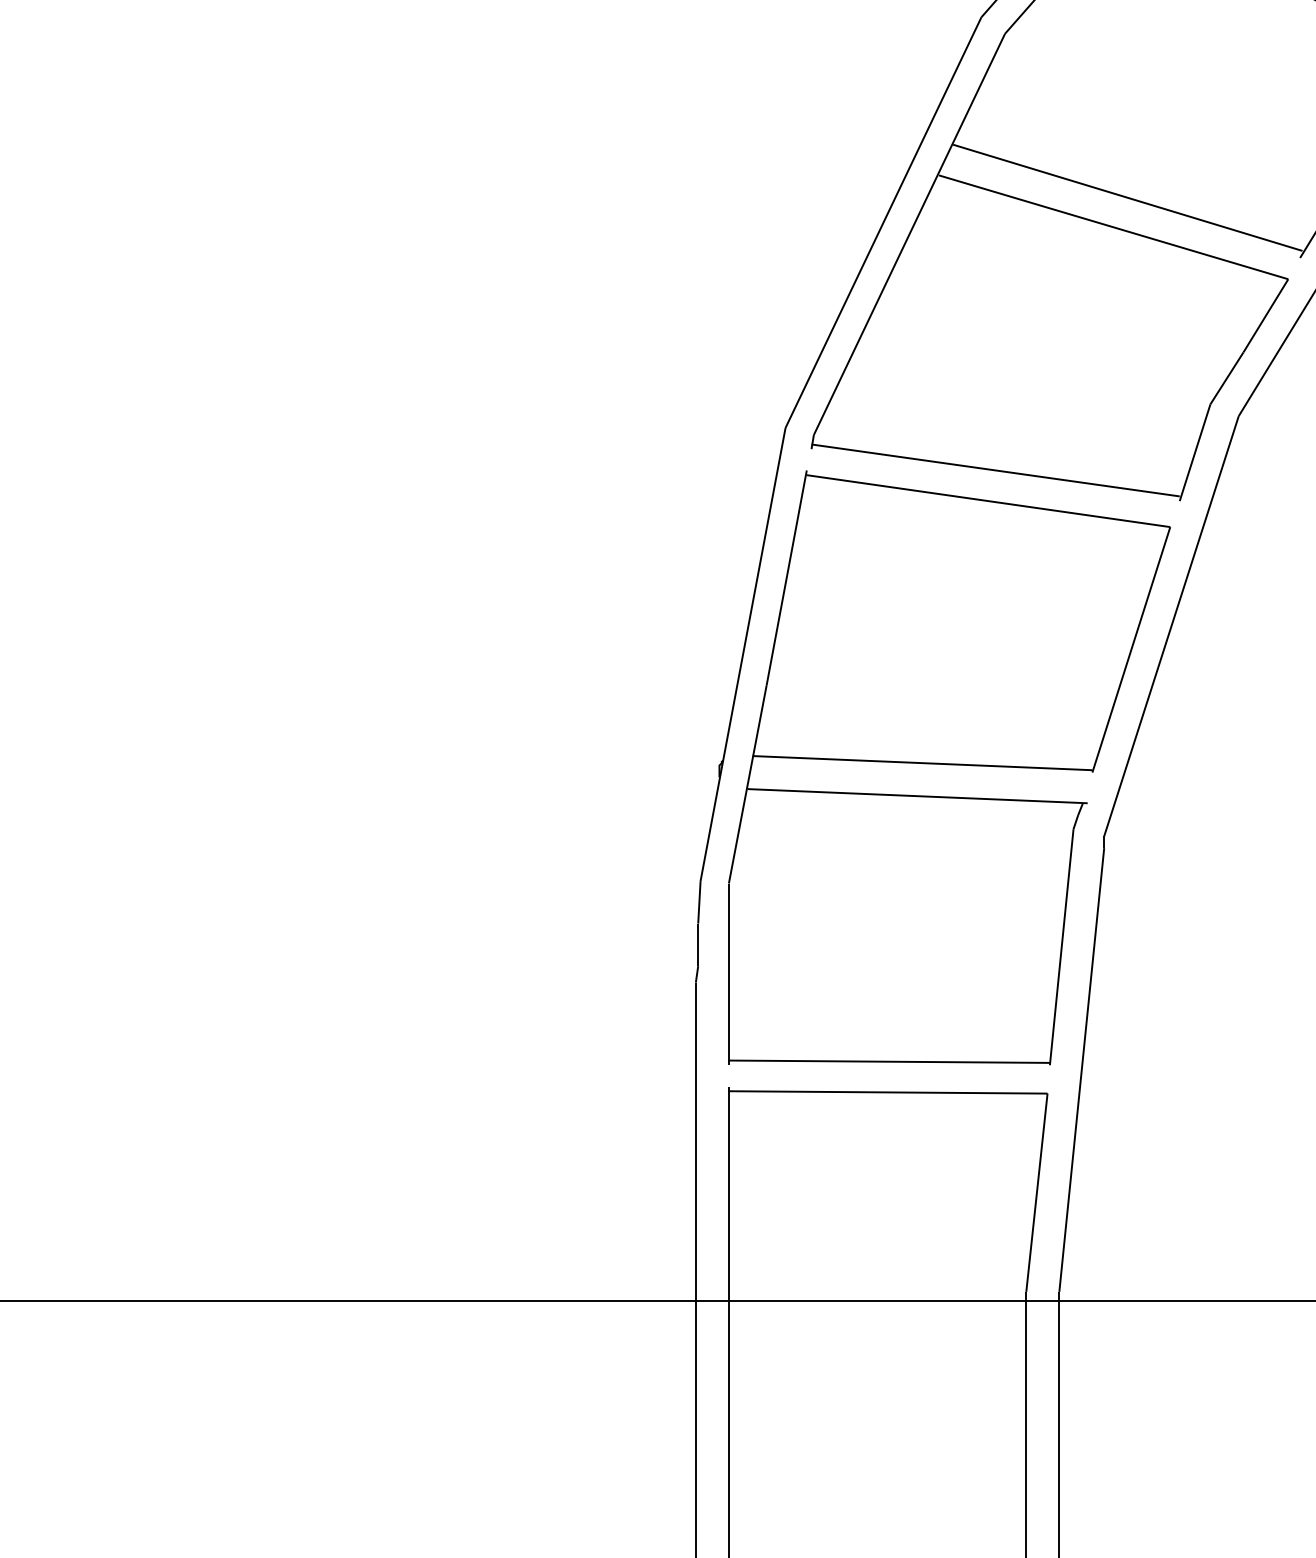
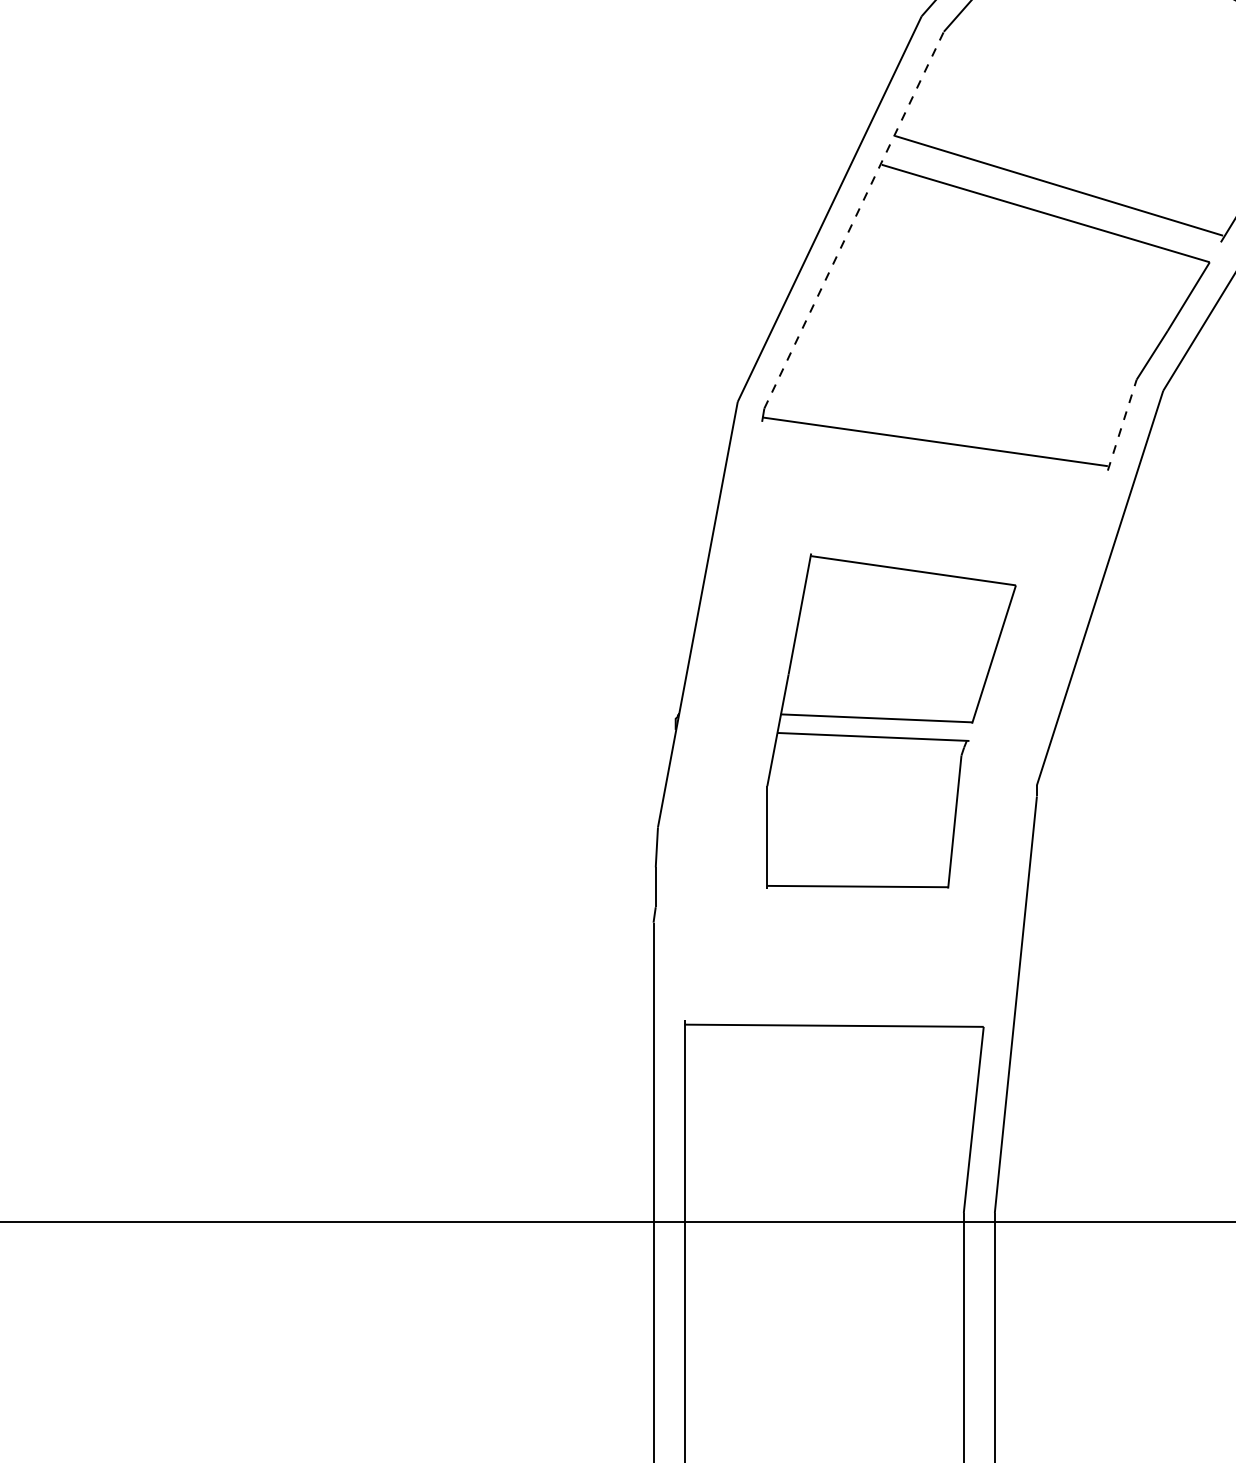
line: (909, 234) -> (854, 220), solid -> dashed
line: (1195, 453) -> (1122, 425), solid -> dashed
part: (949, 767) -> (891, 720), size x0.6

